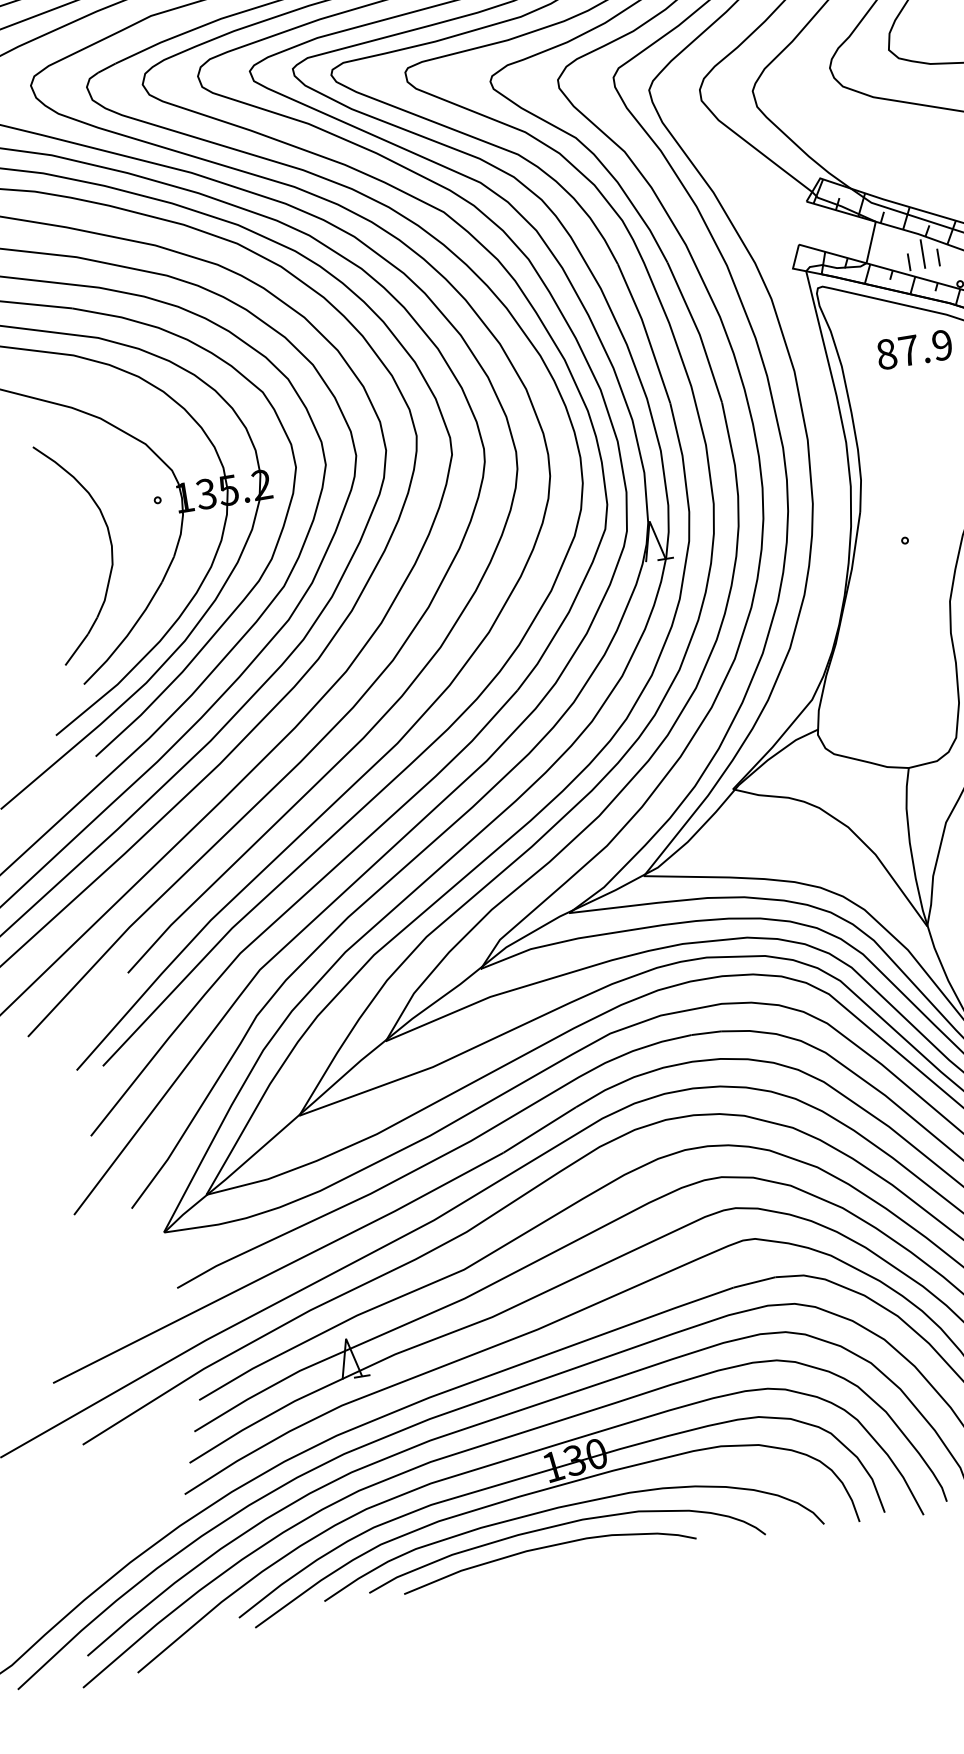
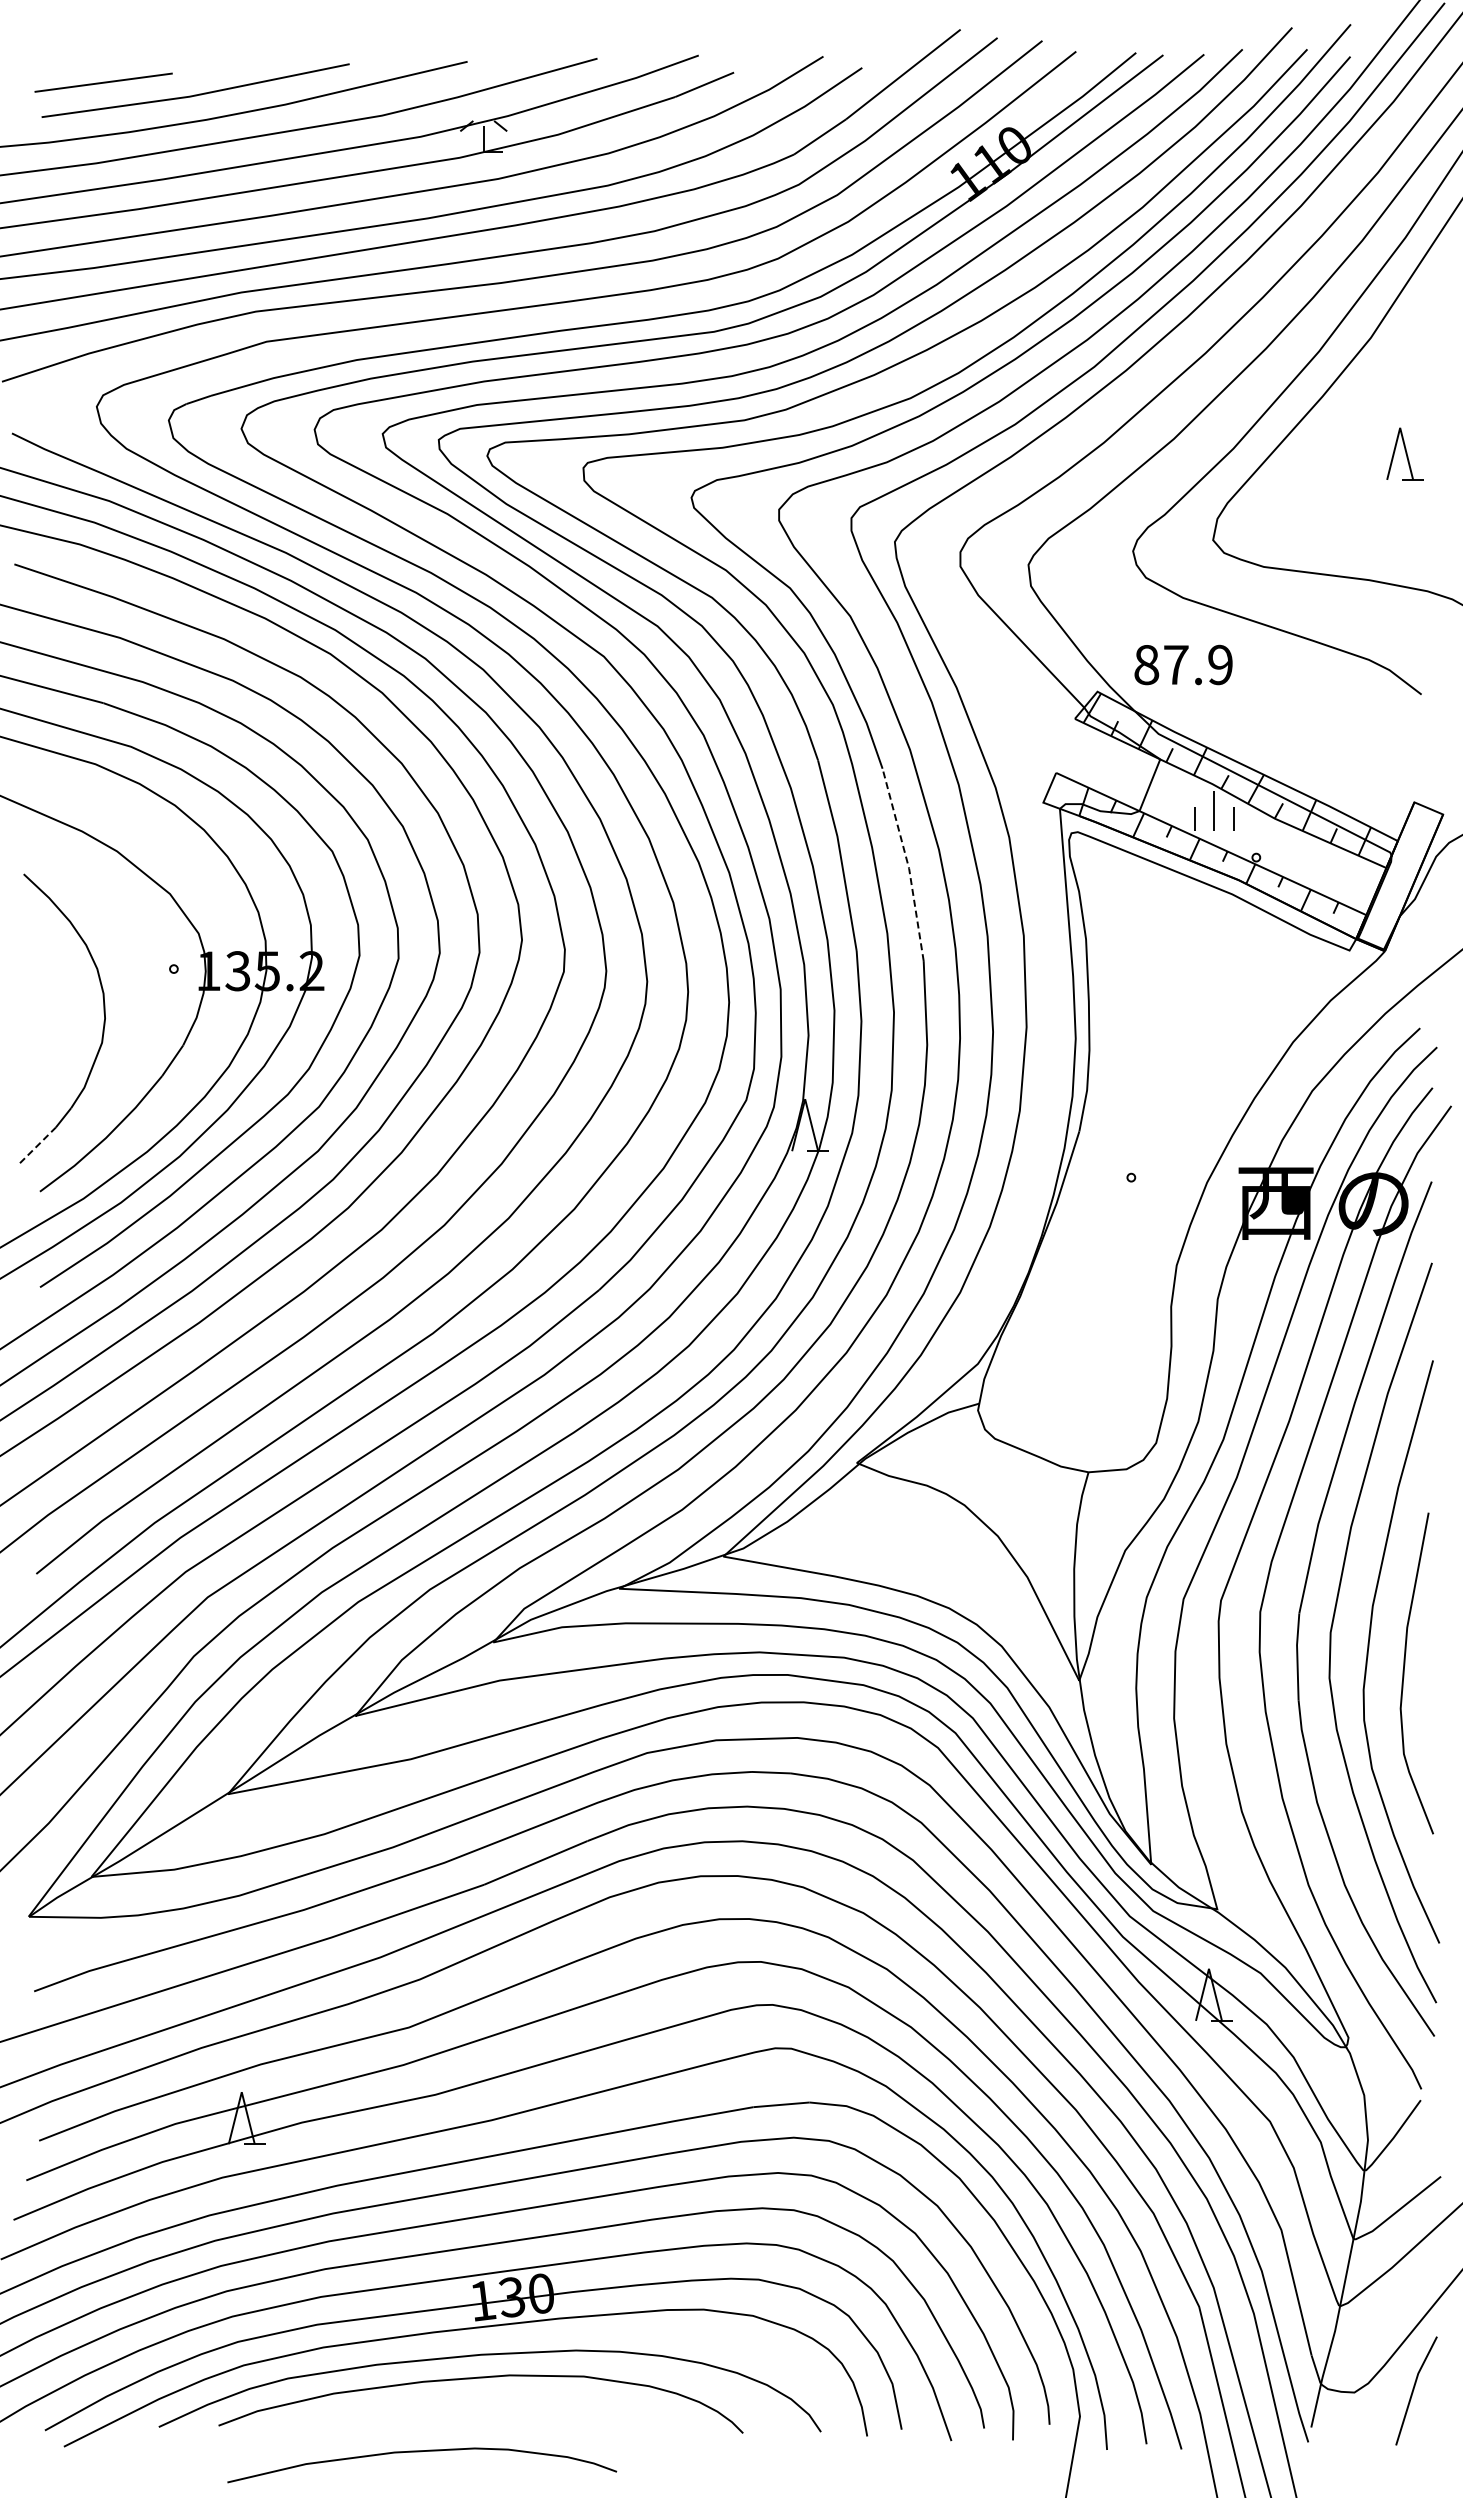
line: (697, 331) -> (907, 863), solid -> dashed
text: (914, 349) -> (1183, 664), moved
line: (77, 649) -> (38, 1145), solid -> dashed
curve: (546, 1547) -> (421, 2452), moved

